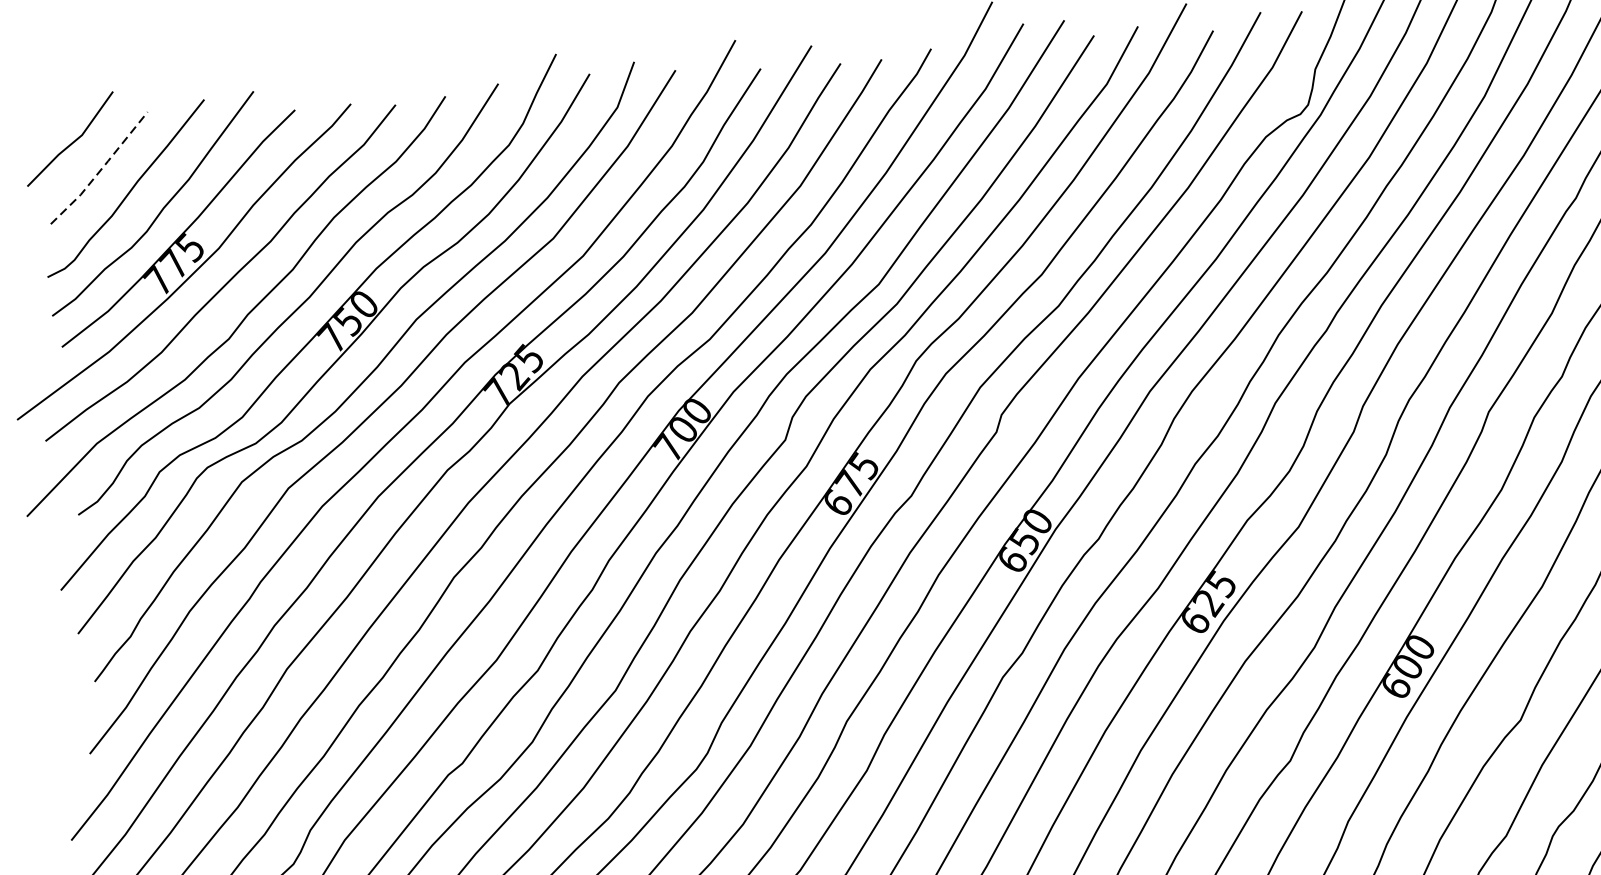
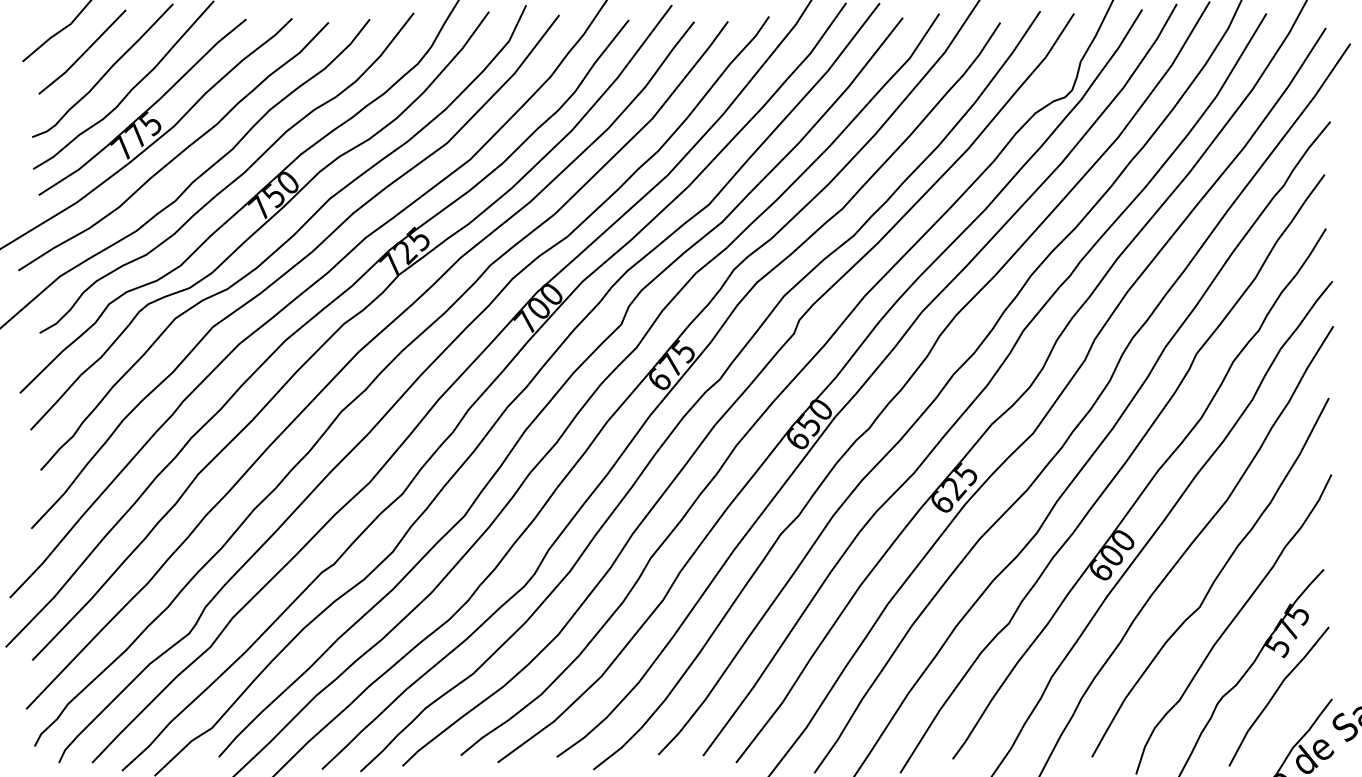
line: (101, 169) -> (84, 53), dashed -> solid

